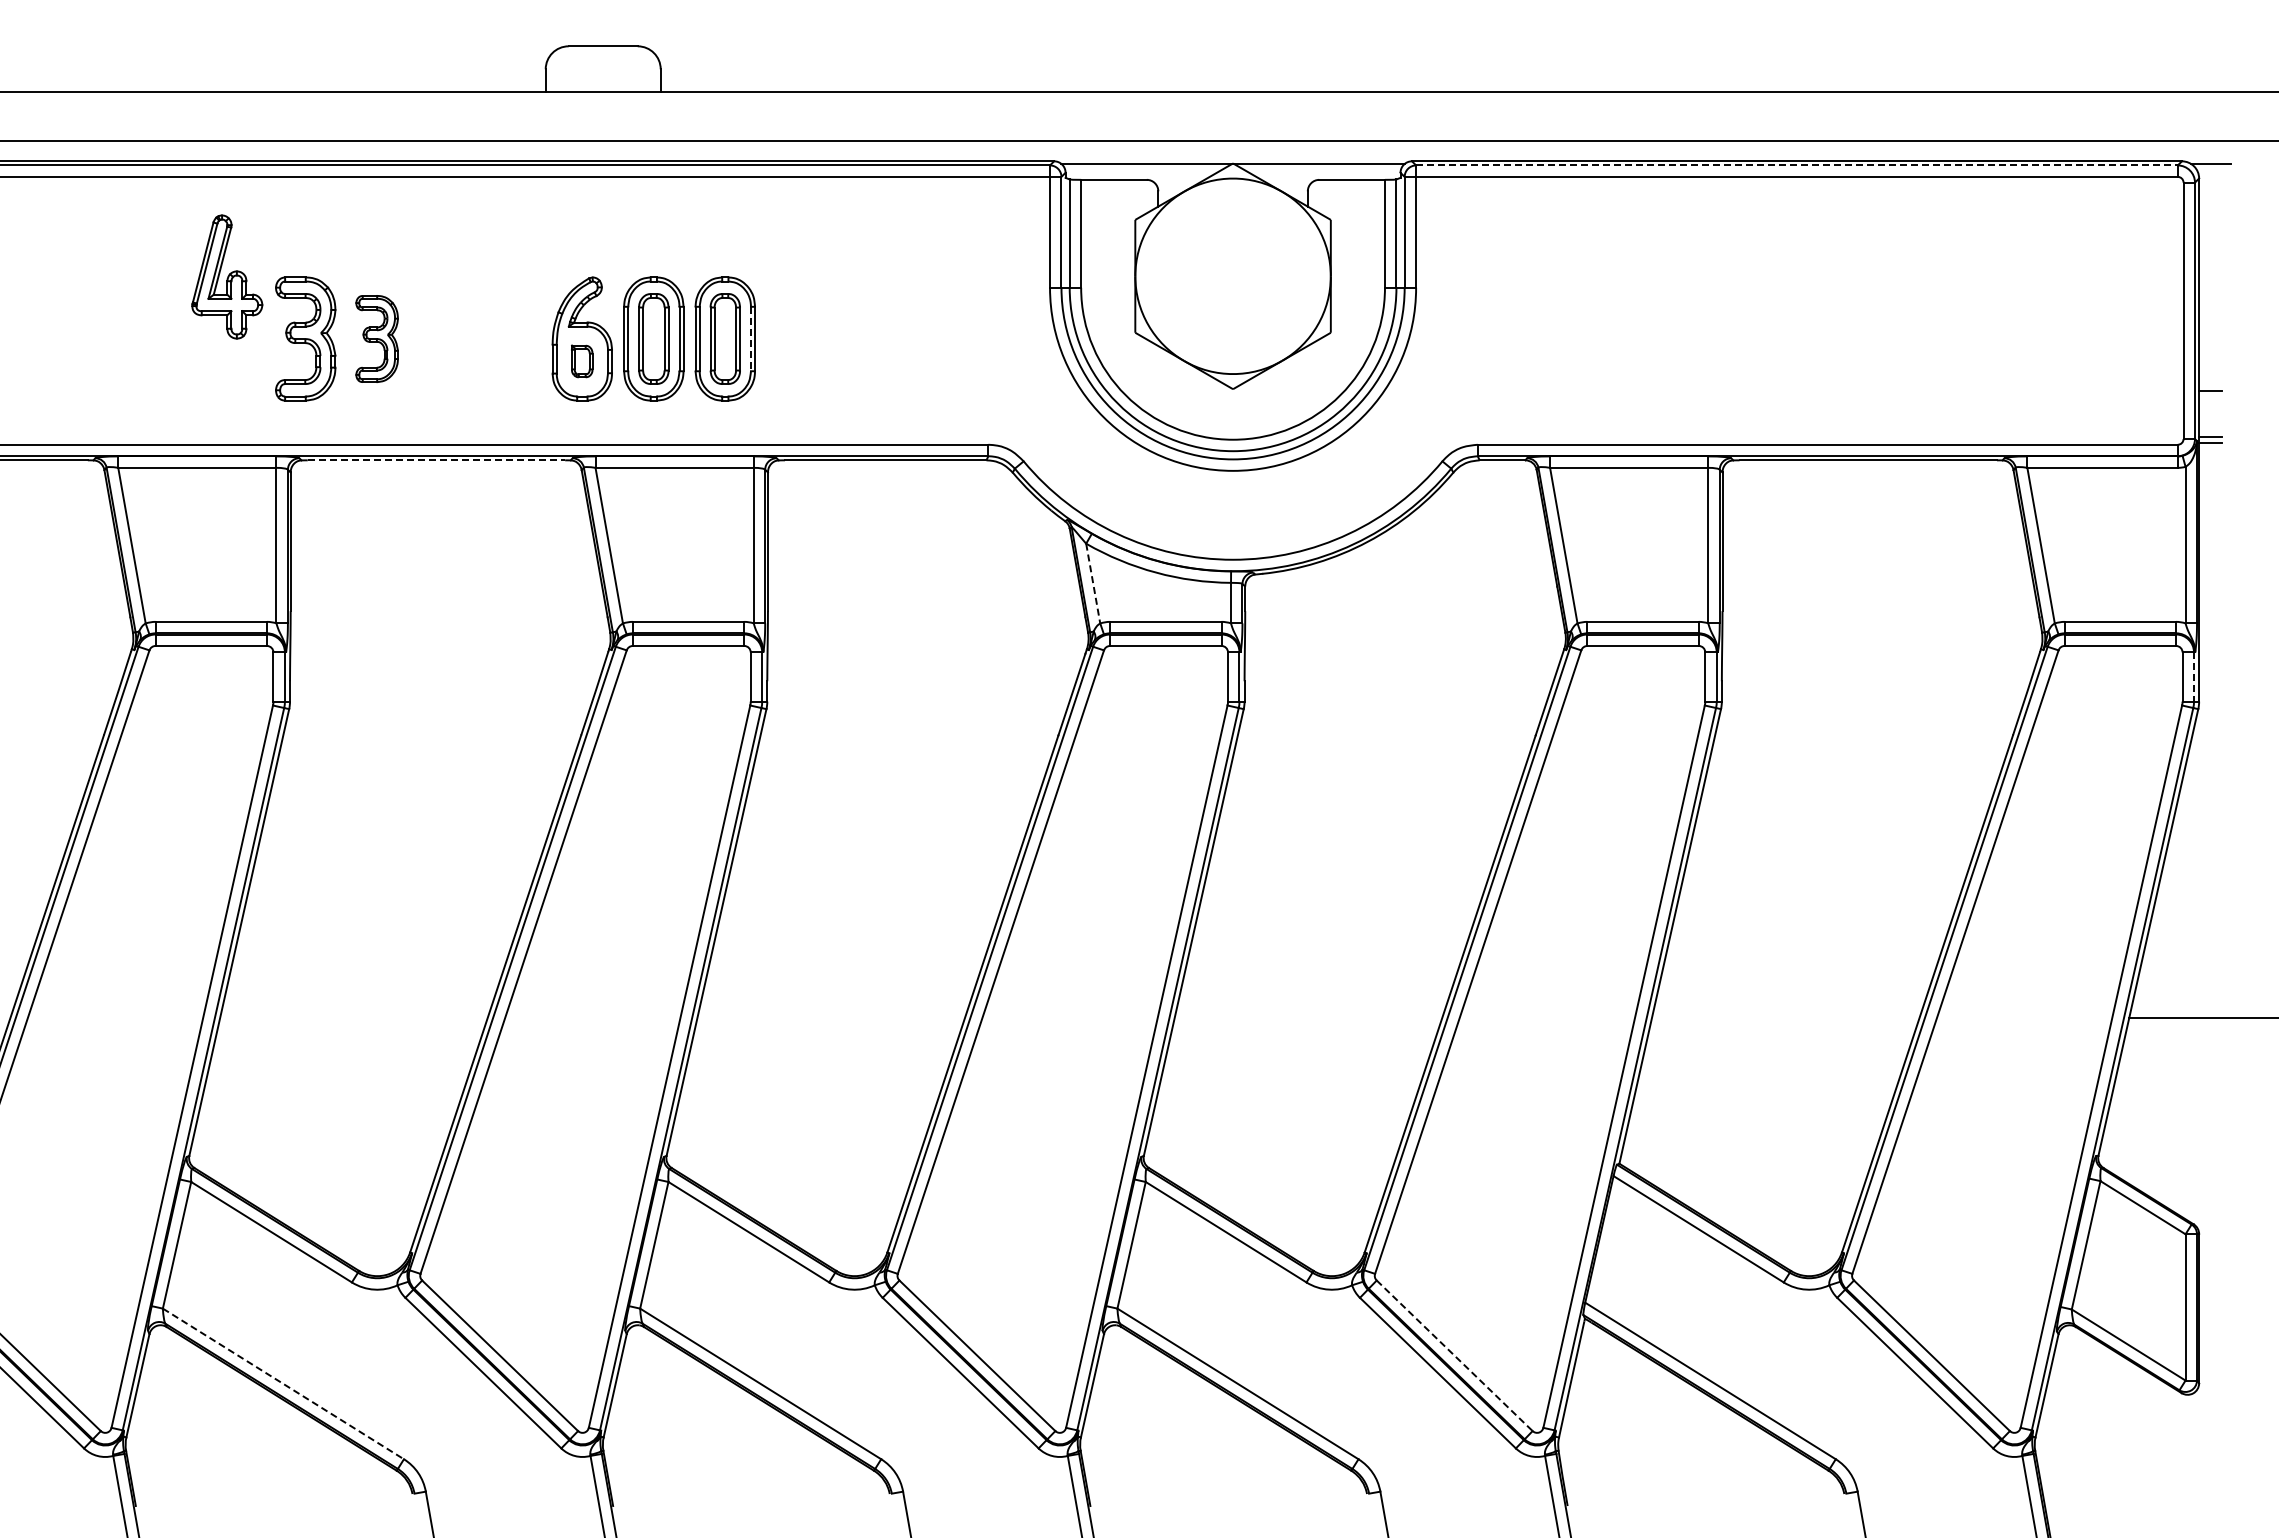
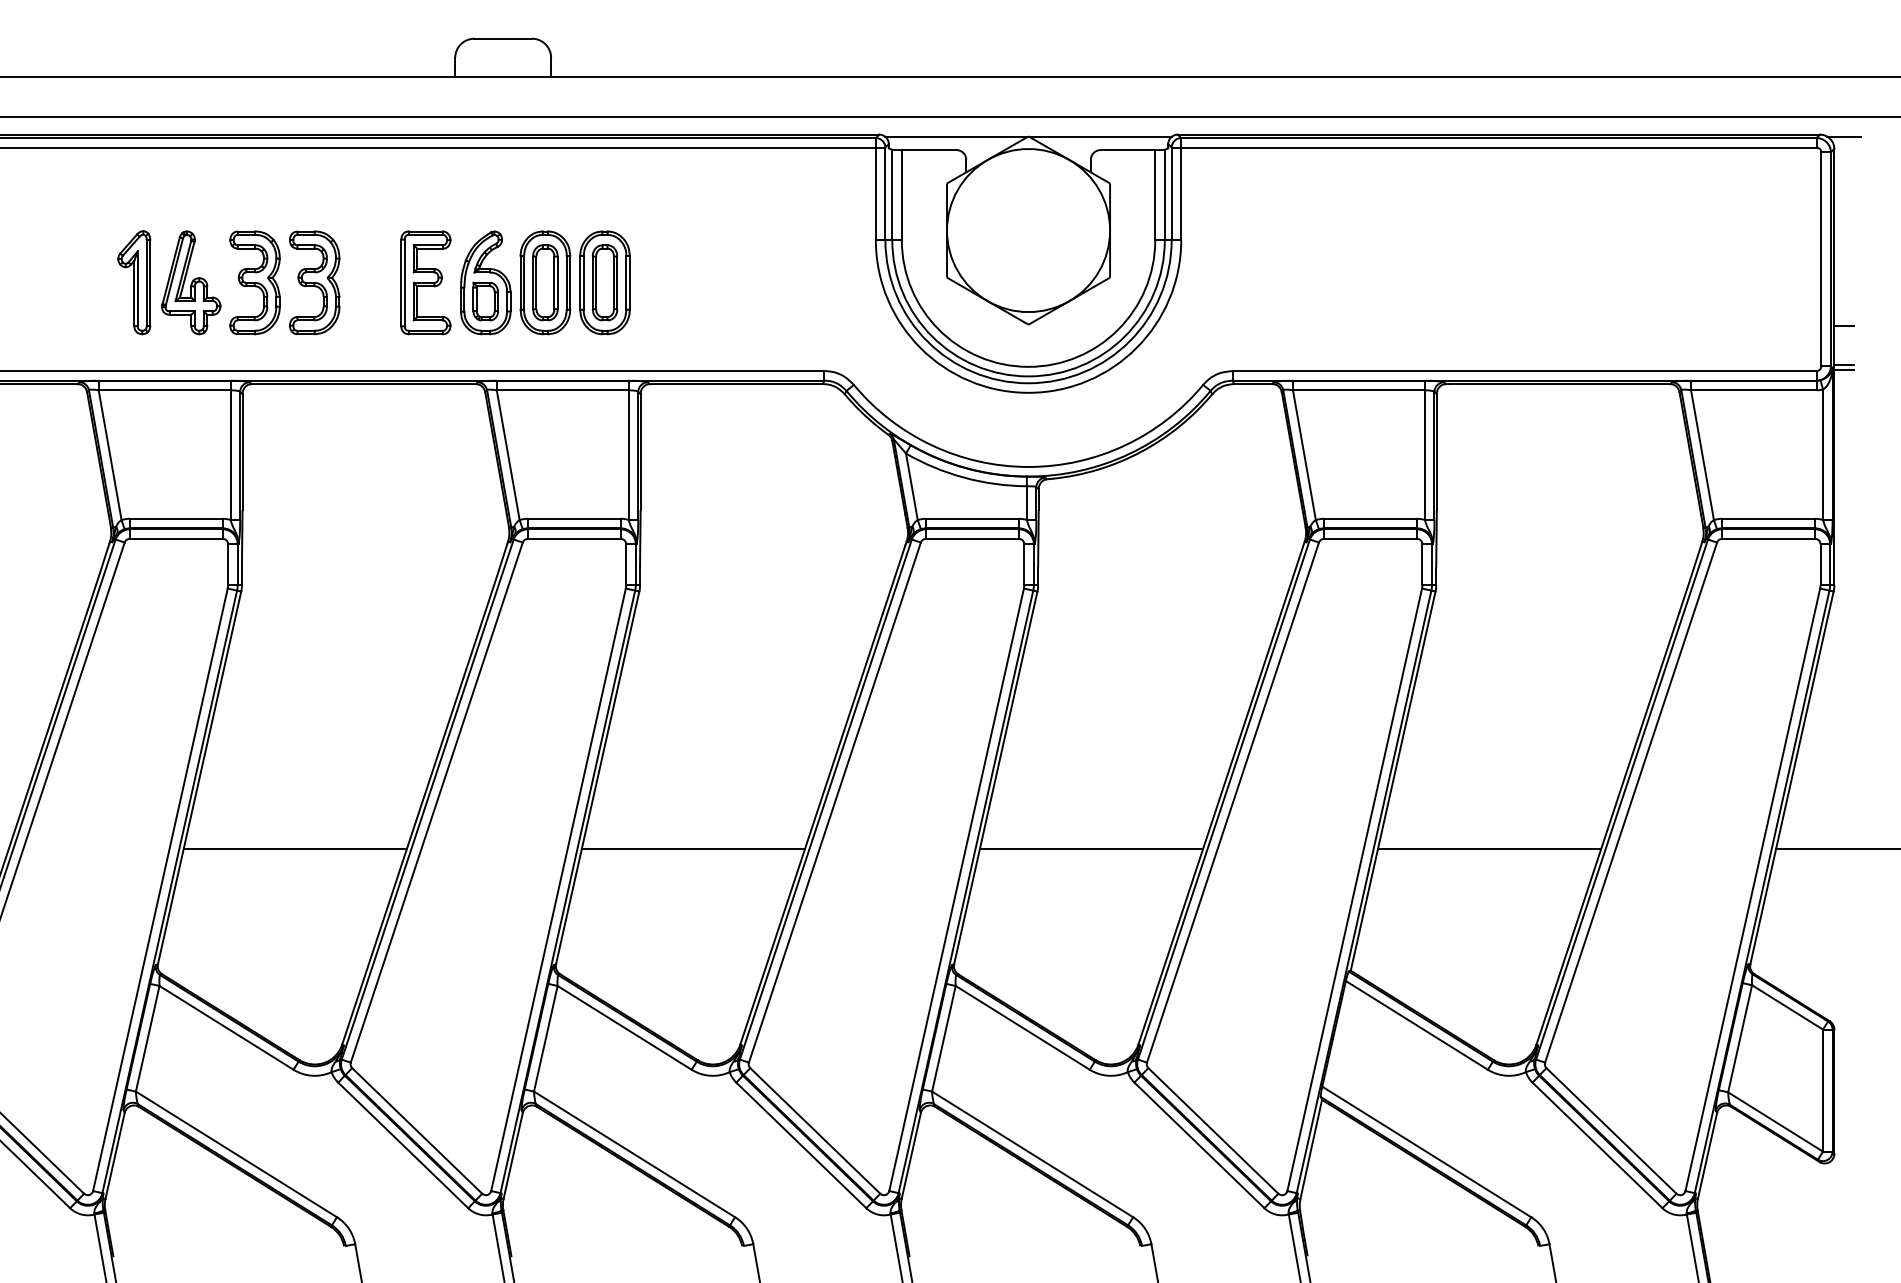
line: (1796, 165) -> (1498, 138), dashed -> solid
part: (227, 276) -> (191, 282), moved
part: (160, 338) -> (133, 282), added
part: (376, 338) -> (314, 282), size x1.43
part: (510, 338) -> (425, 282), added
line: (750, 339) -> (626, 283), dashed -> solid
part: (581, 361) -> (485, 301), size x1.43
line: (436, 460) -> (364, 384), dashed -> solid
line: (1093, 583) -> (912, 486), dashed -> solid
line: (2194, 677) -> (1830, 565), dashed -> solid
line: (353, 1017) -> (294, 848), added
line: (831, 1017) -> (693, 848), added
line: (1308, 1017) -> (1091, 848), added
line: (1785, 1017) -> (1489, 848), added
line: (1455, 1356) -> (1214, 1131), dashed -> solid
line: (283, 1384) -> (236, 1154), dashed -> solid

